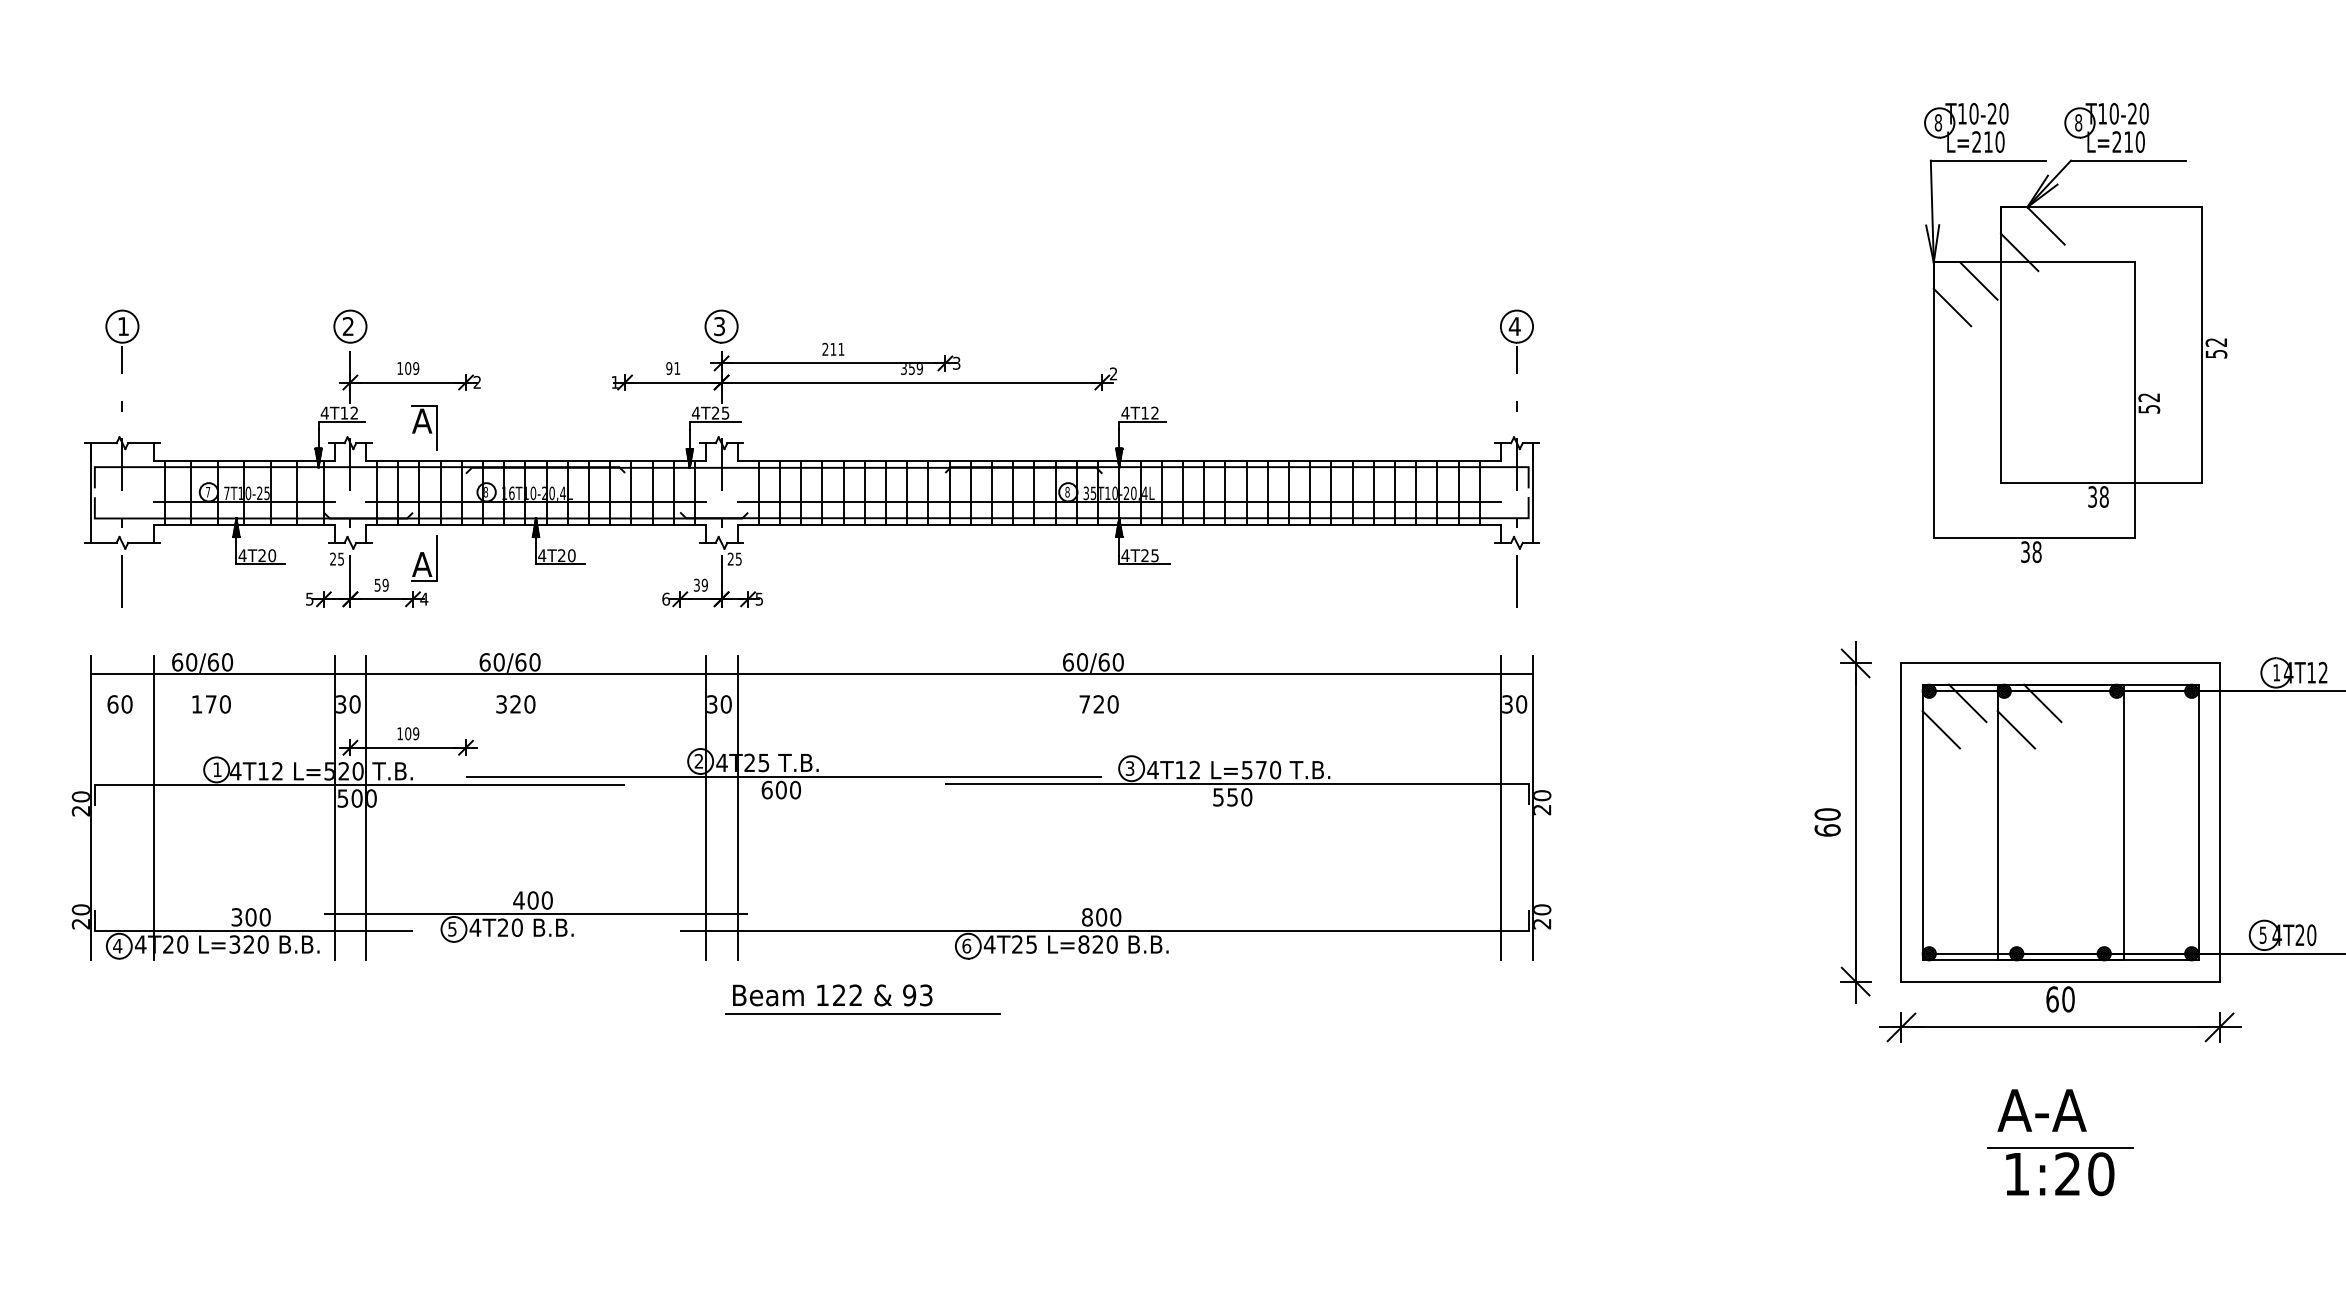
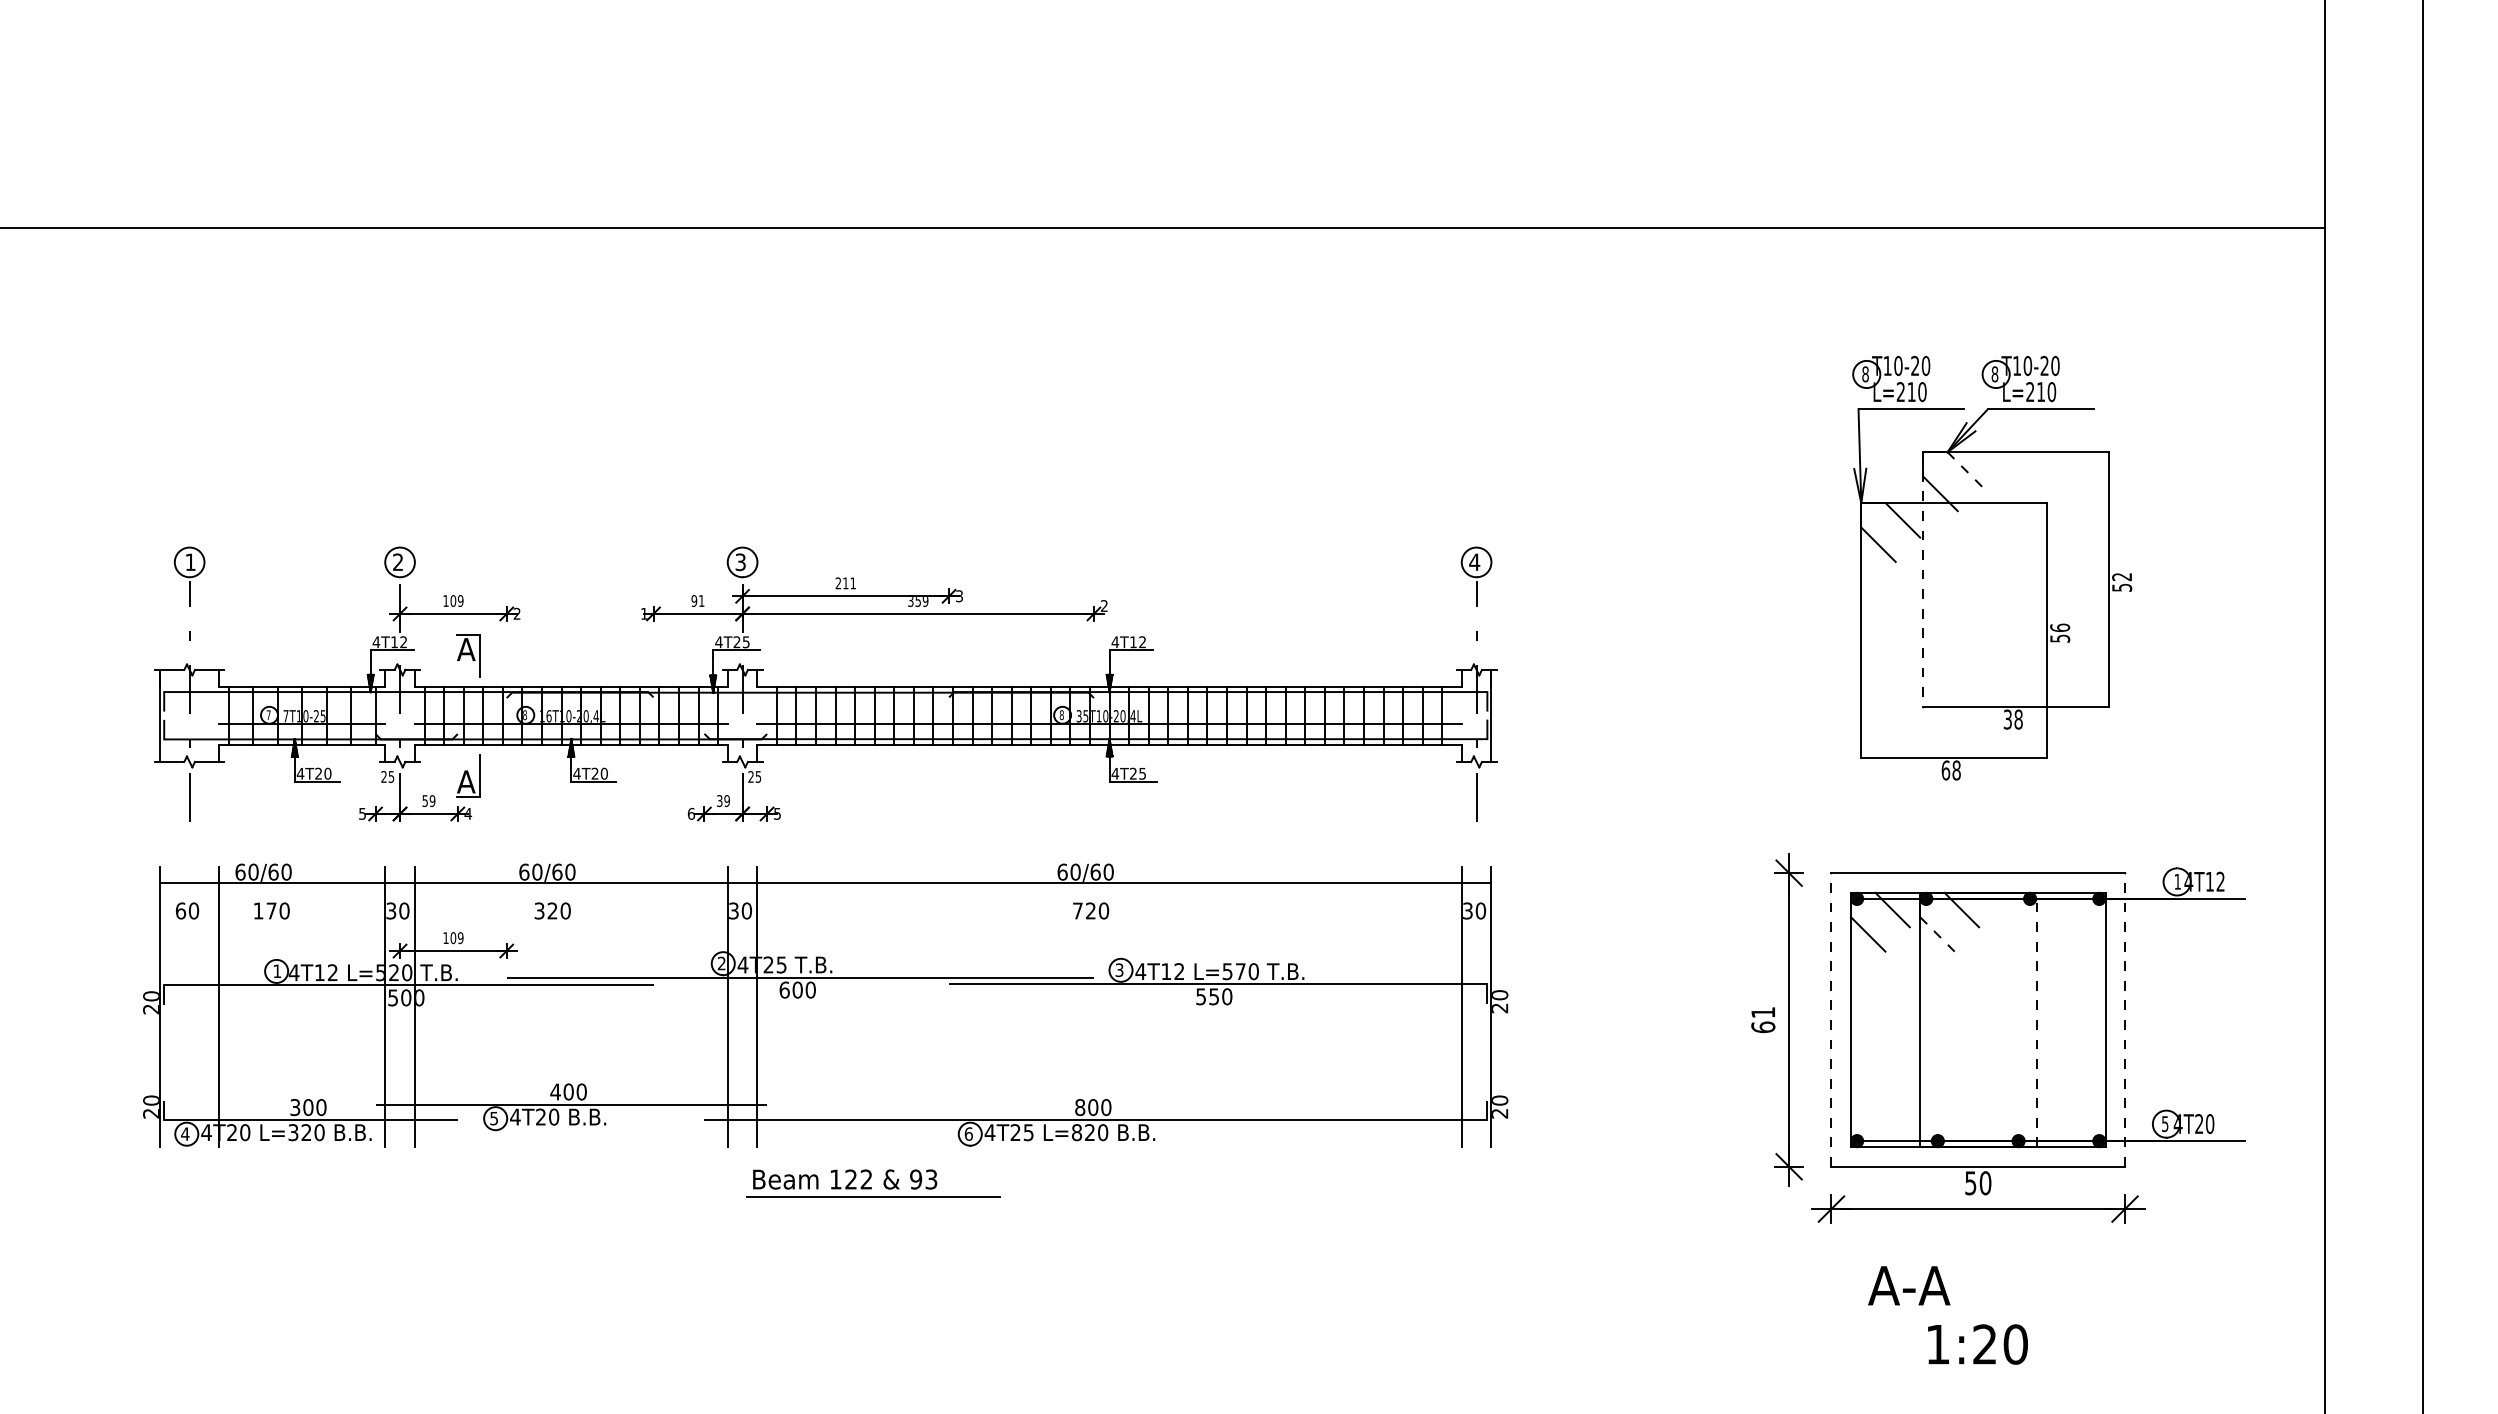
line: (2045, 225) -> (1964, 469), solid -> dashed
line: (2001, 345) -> (1923, 579), solid -> dashed
text: (2149, 397) -> (2060, 627), 52 -> 56
text: (2025, 552) -> (1945, 770), 38 -> 68
line: (2016, 729) -> (1937, 934), solid -> dashed
text: (1827, 814) -> (1763, 1012), 60 -> 61
line: (2123, 821) -> (2036, 1019), solid -> dashed
line: (1901, 823) -> (1831, 1020), solid -> dashed
line: (2220, 823) -> (2125, 1020), solid -> dashed
text: (2052, 999) -> (1970, 1183), 60 -> 50
text: (2042, 1110) -> (1909, 1285), moved
line: (2059, 1148) -> (1977, 1320), removed

